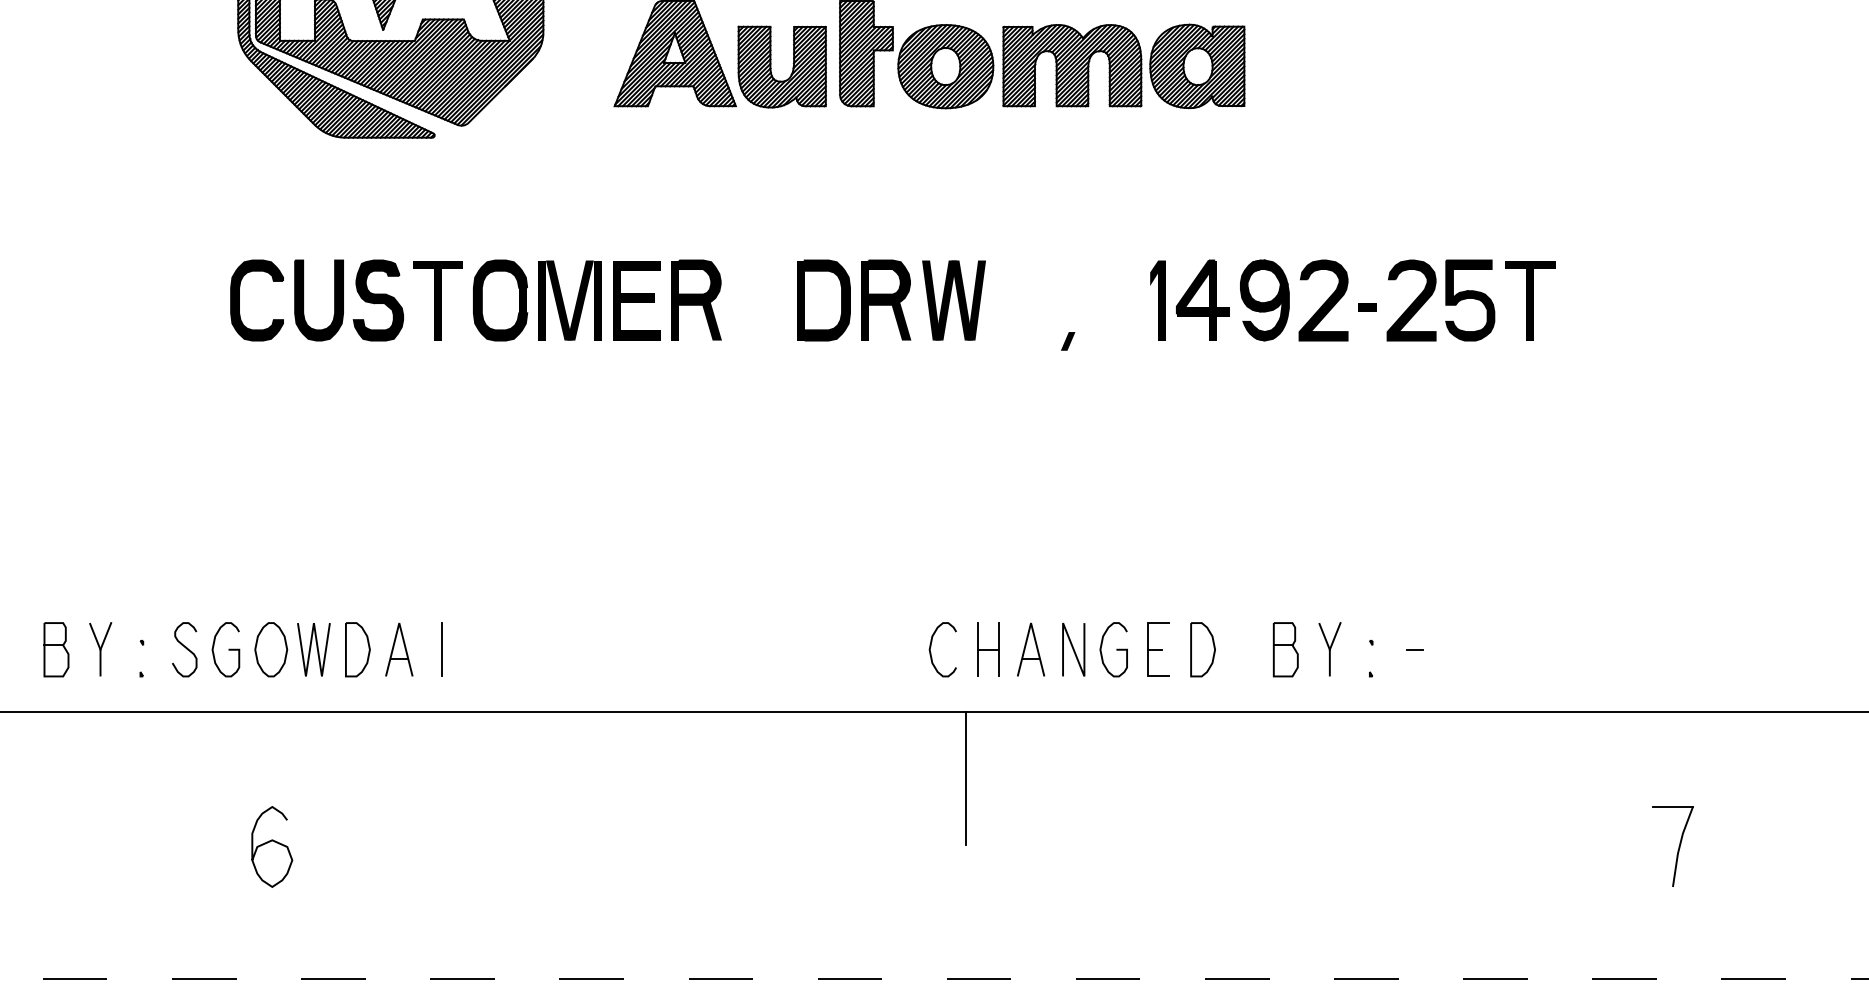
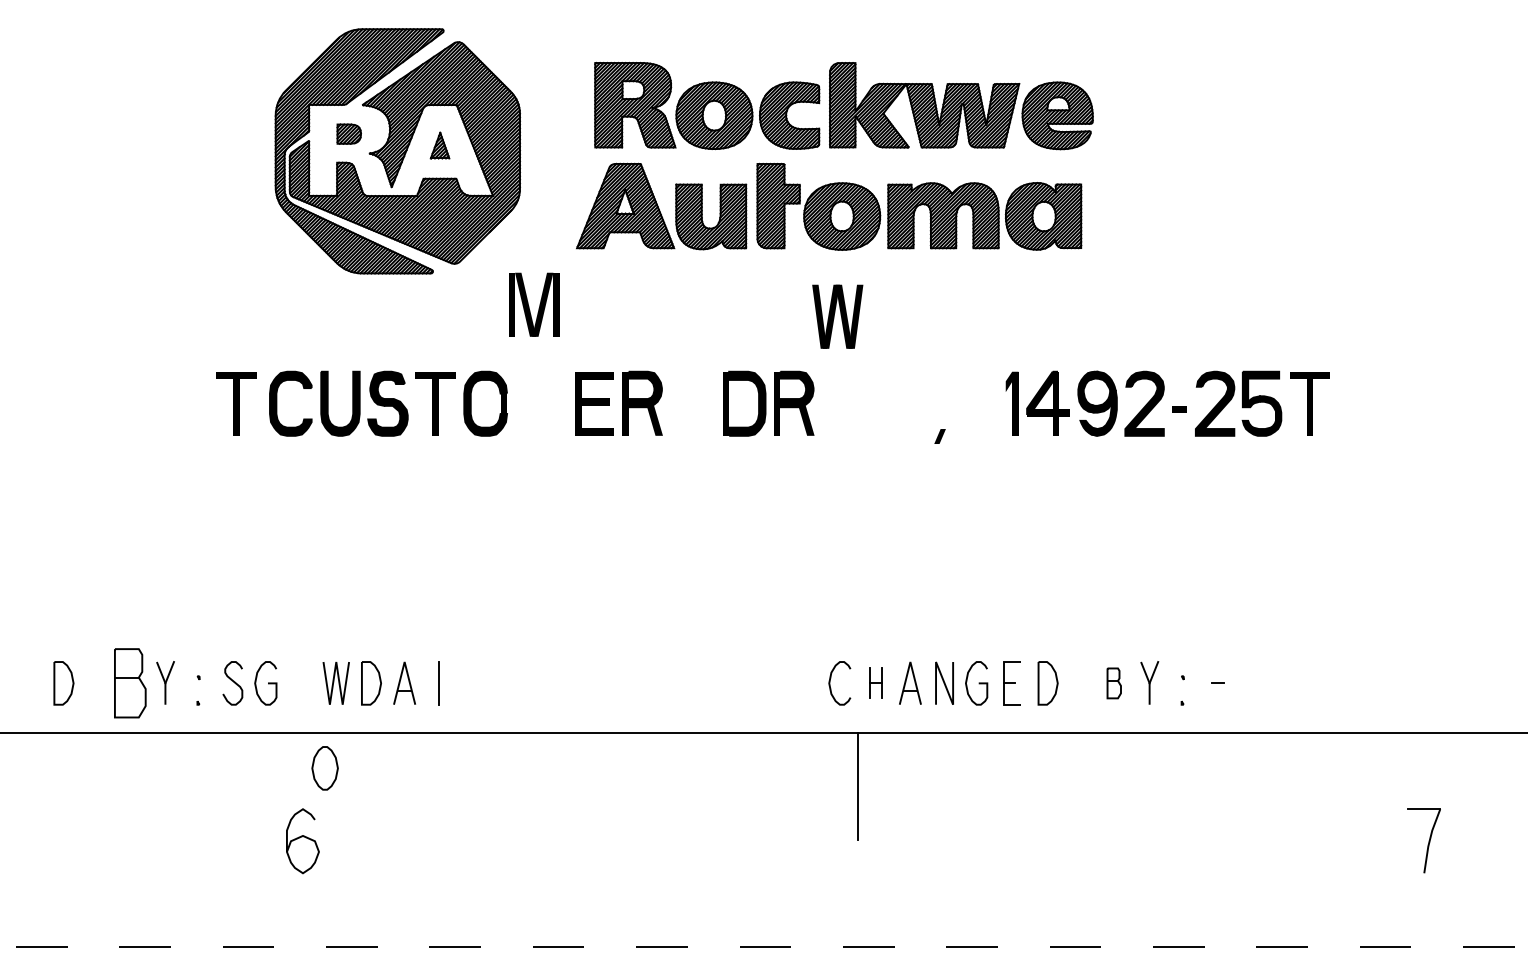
part: (189, 300) -> (236, 403), added
part: (570, 300) -> (534, 304), moved
part: (953, 300) -> (837, 316), moved
part: (55, 649) -> (129, 683), size x1.6
part: (270, 649) -> (324, 768), moved
part: (988, 649) -> (876, 683), size x0.7
part: (1284, 649) -> (1113, 683), size x0.7

